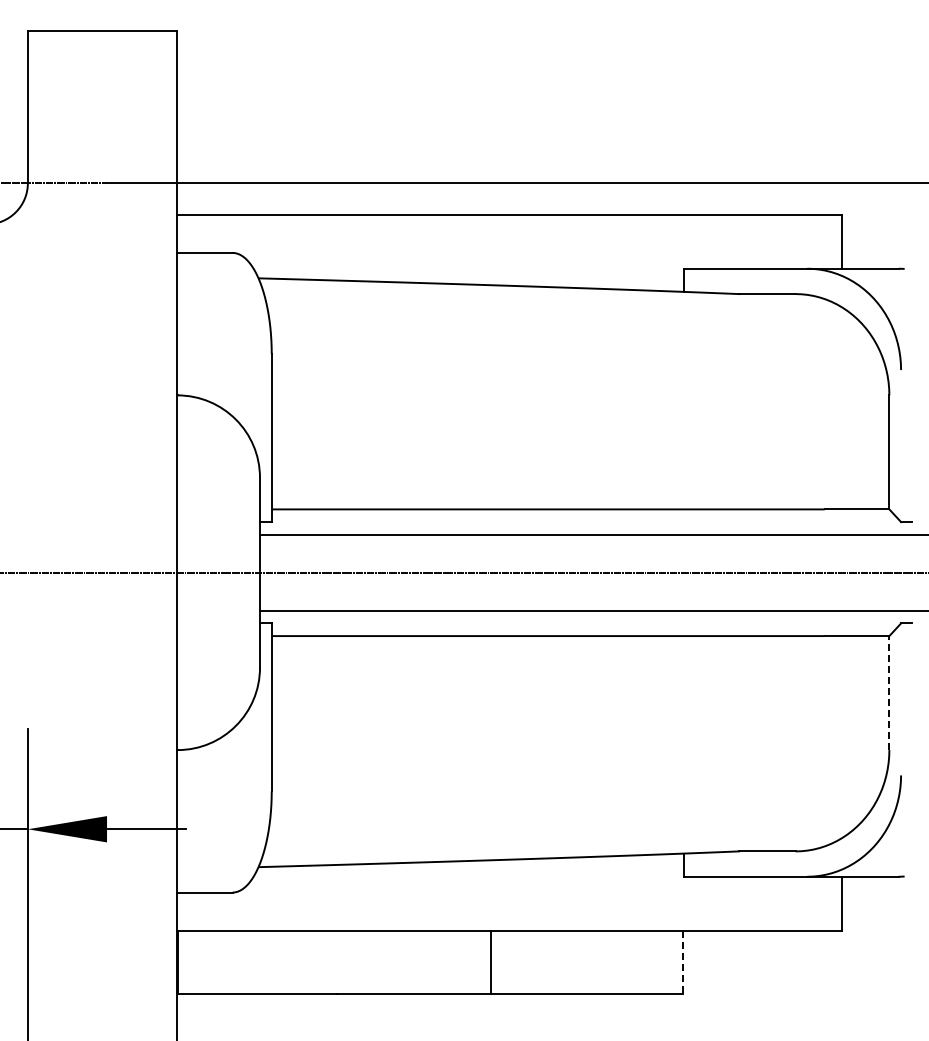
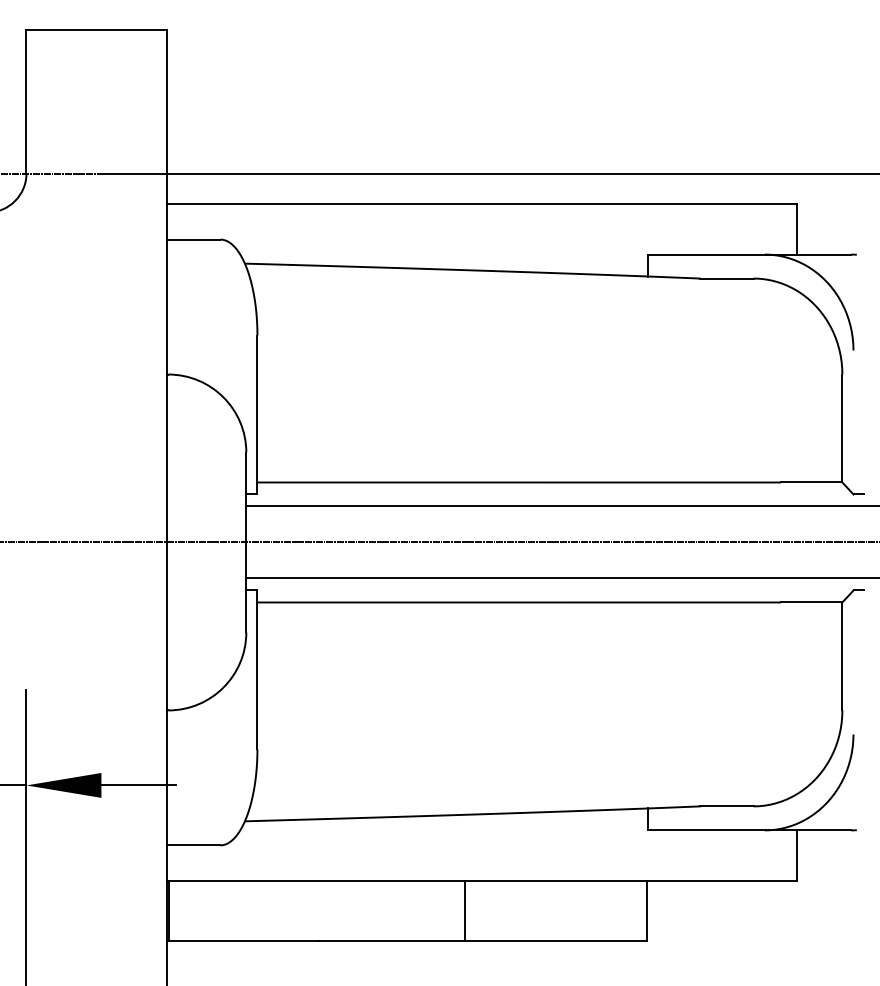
line: (889, 692) -> (842, 655), dashed -> solid
line: (683, 962) -> (647, 911), dashed -> solid

